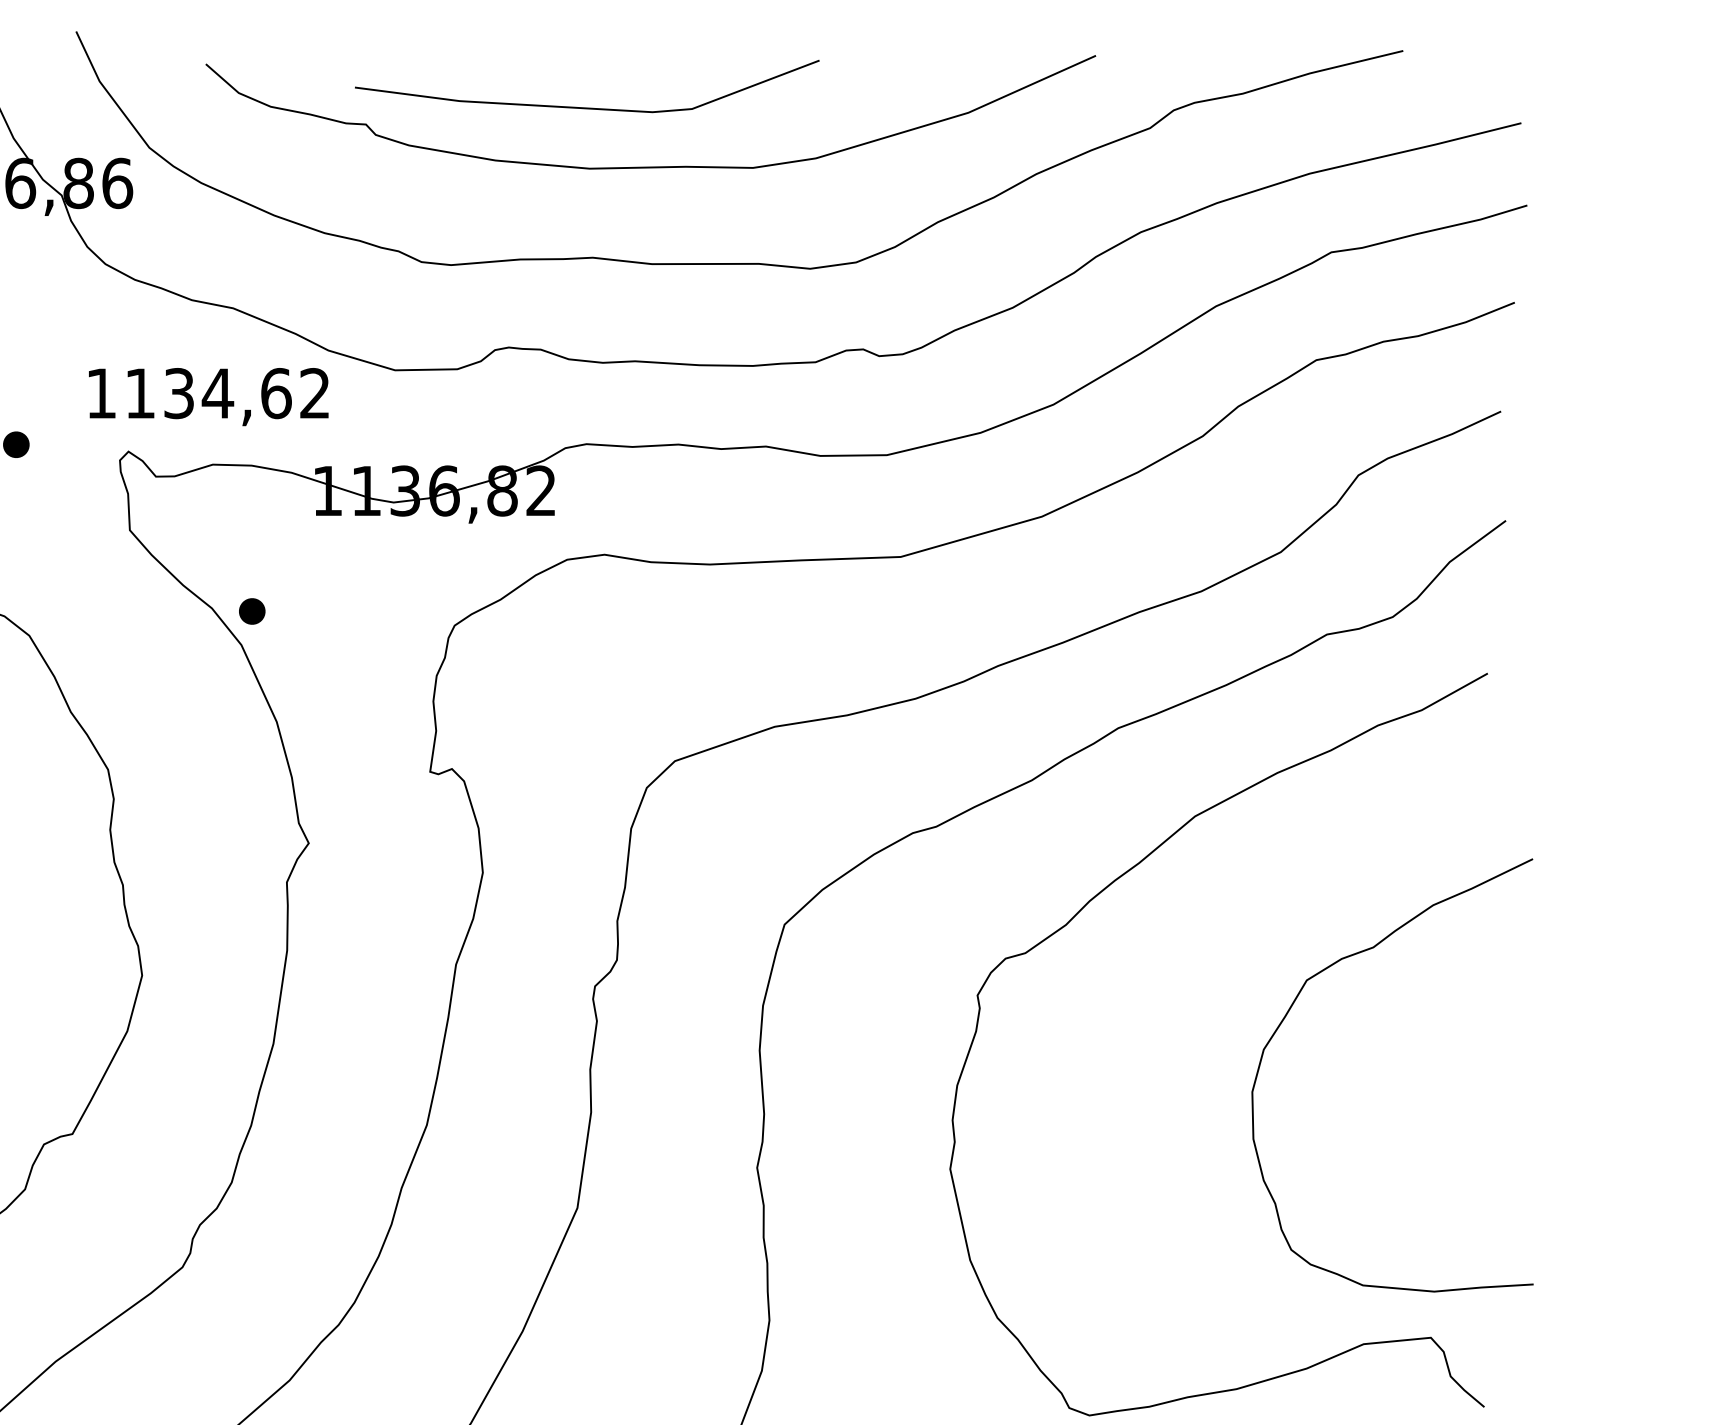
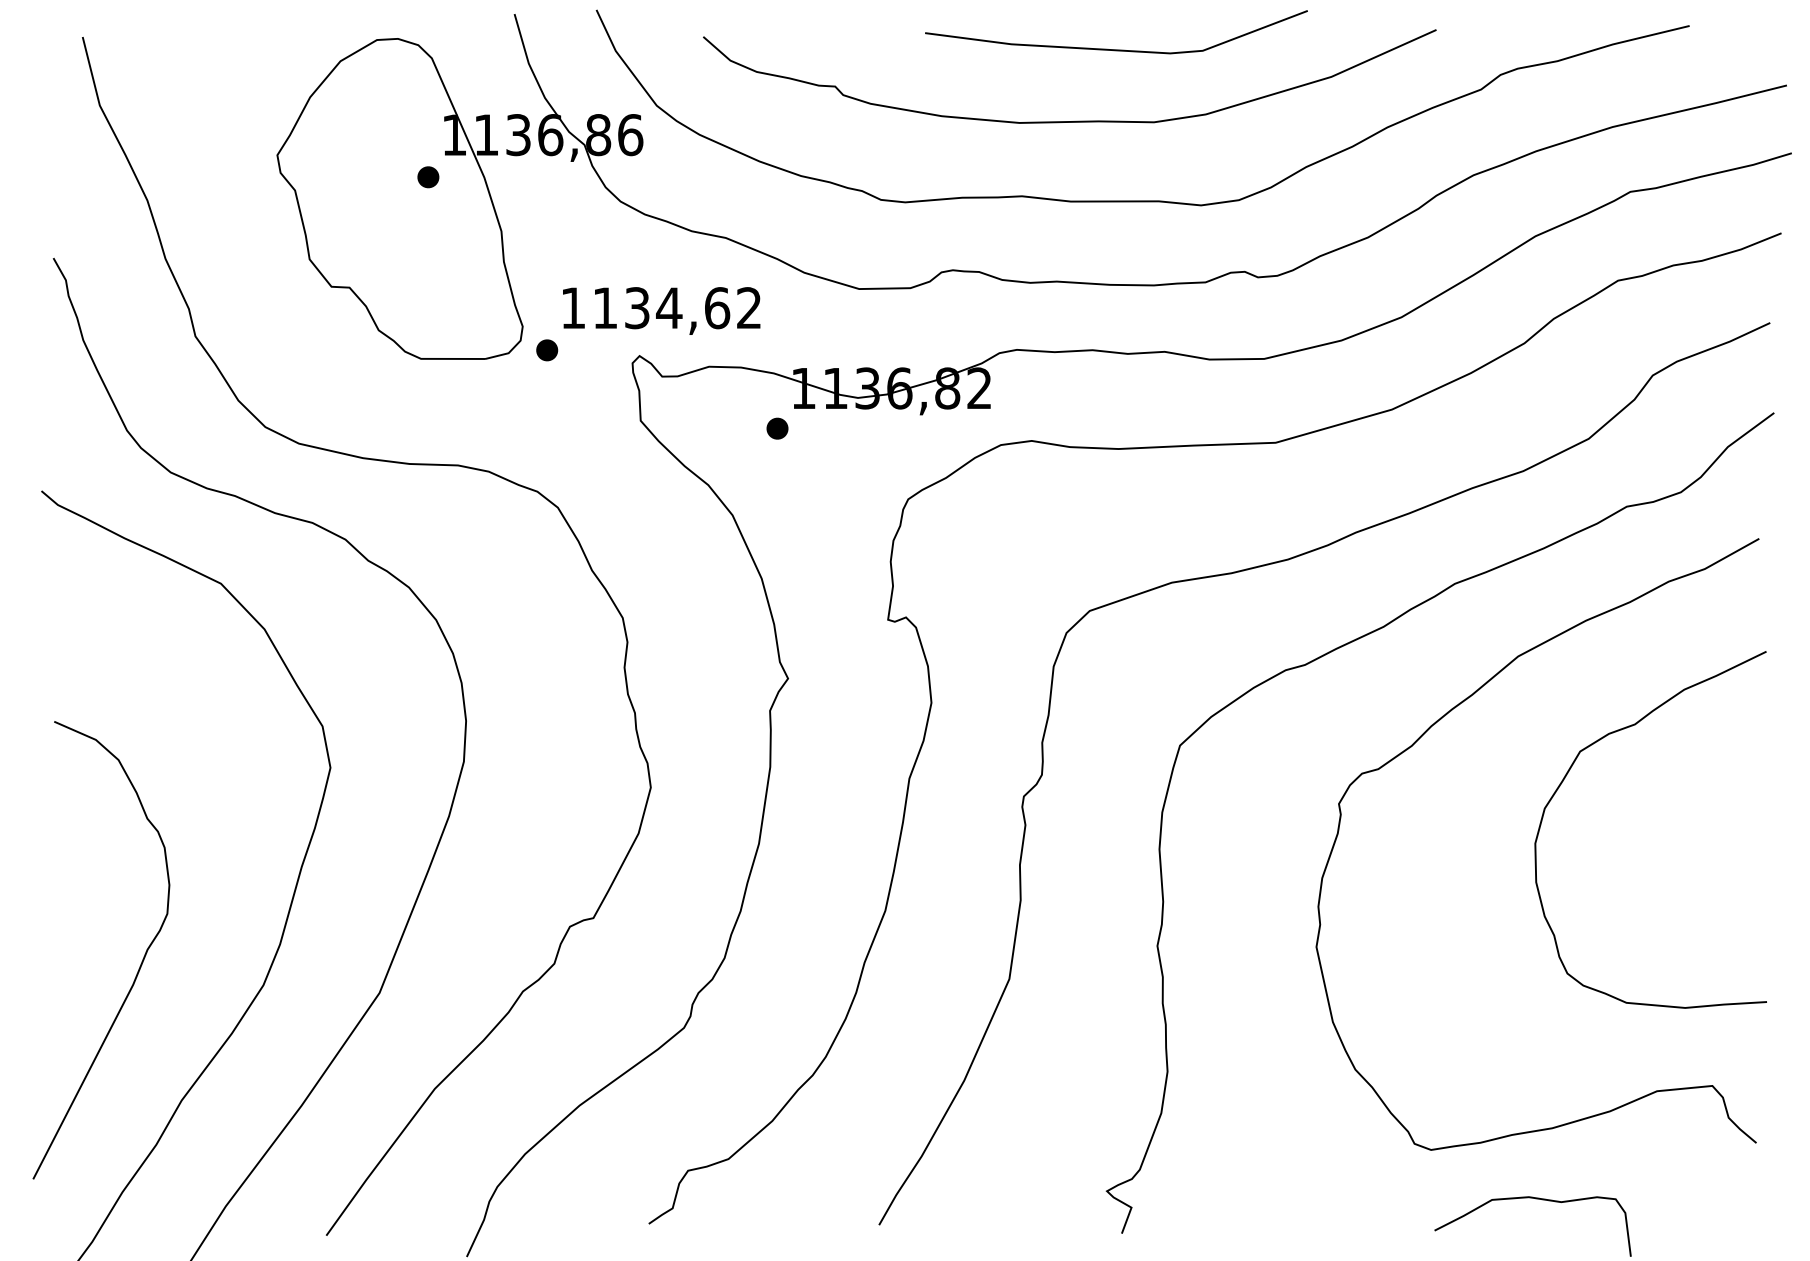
line: (587, 107) -> (1116, 49), moved
text: (208, 396) -> (661, 310), moved
part: (252, 611) -> (777, 428), moved
curve: (1288, 1013) -> (1565, 778), moved

